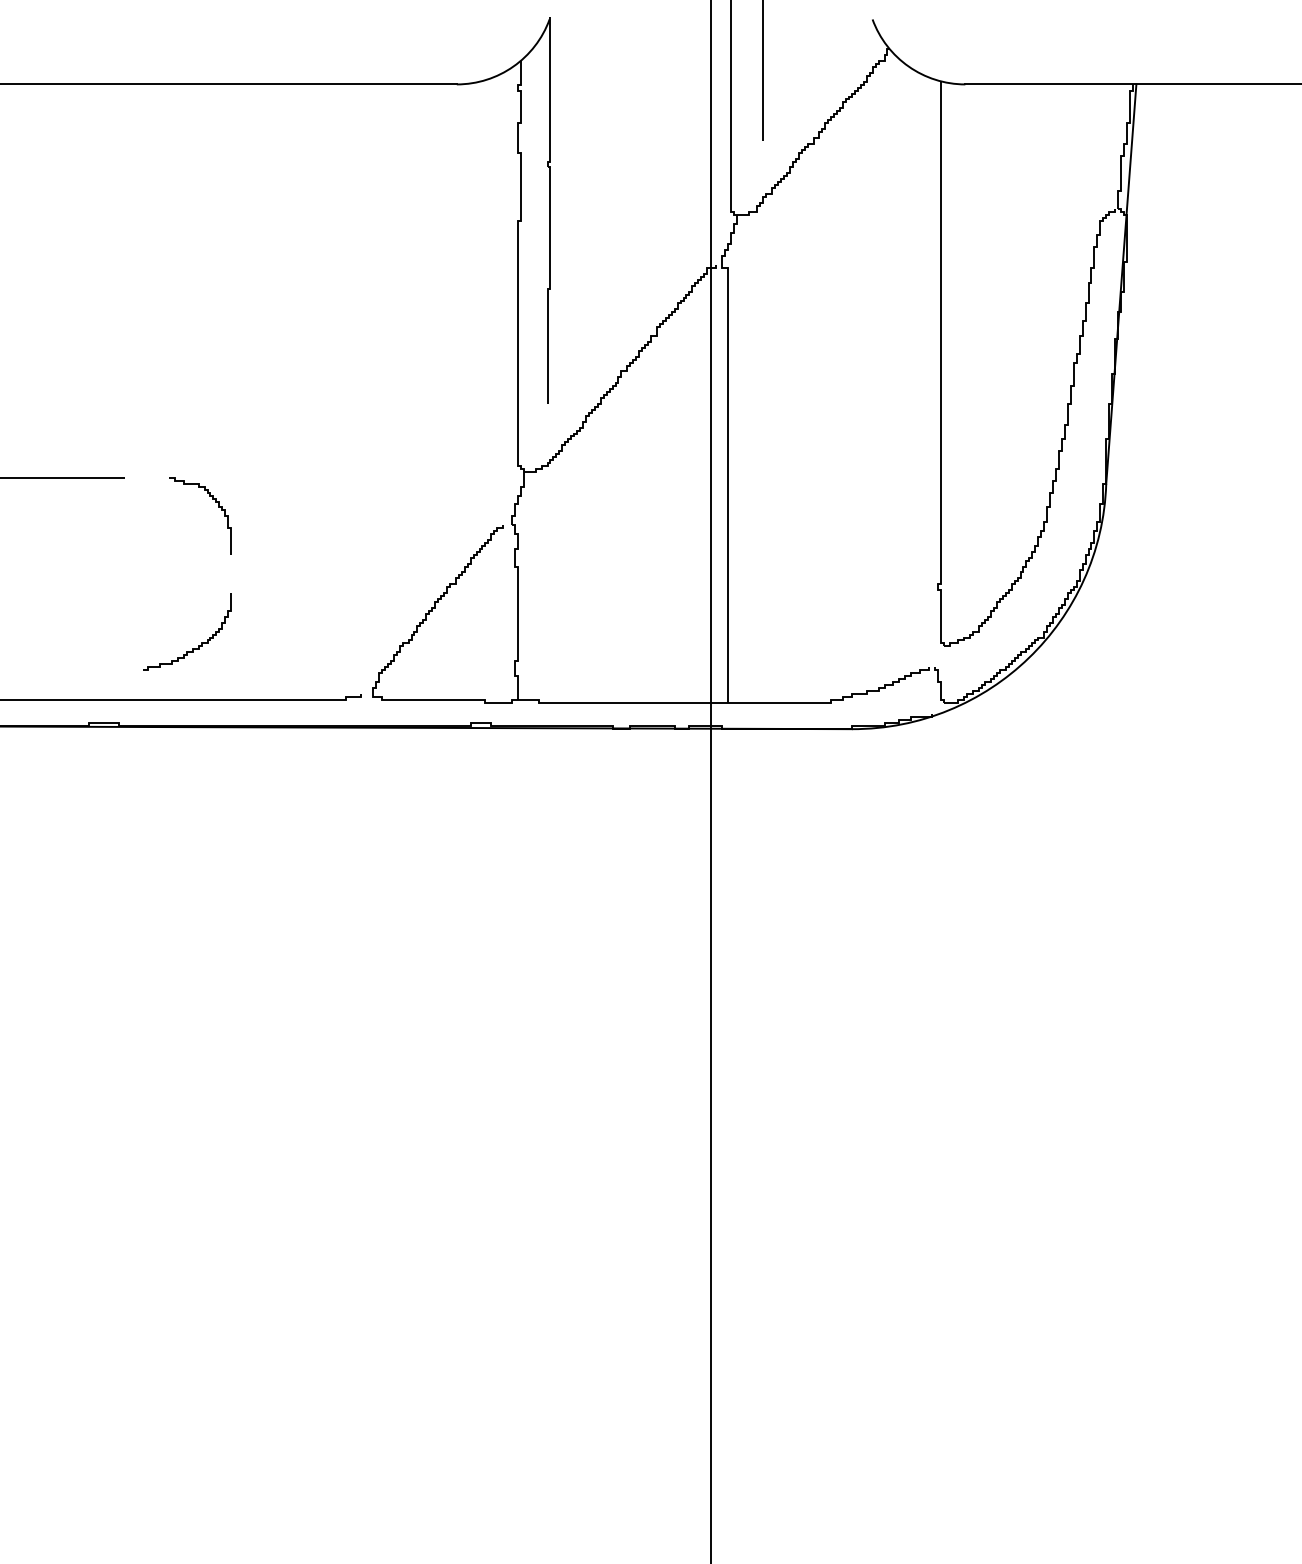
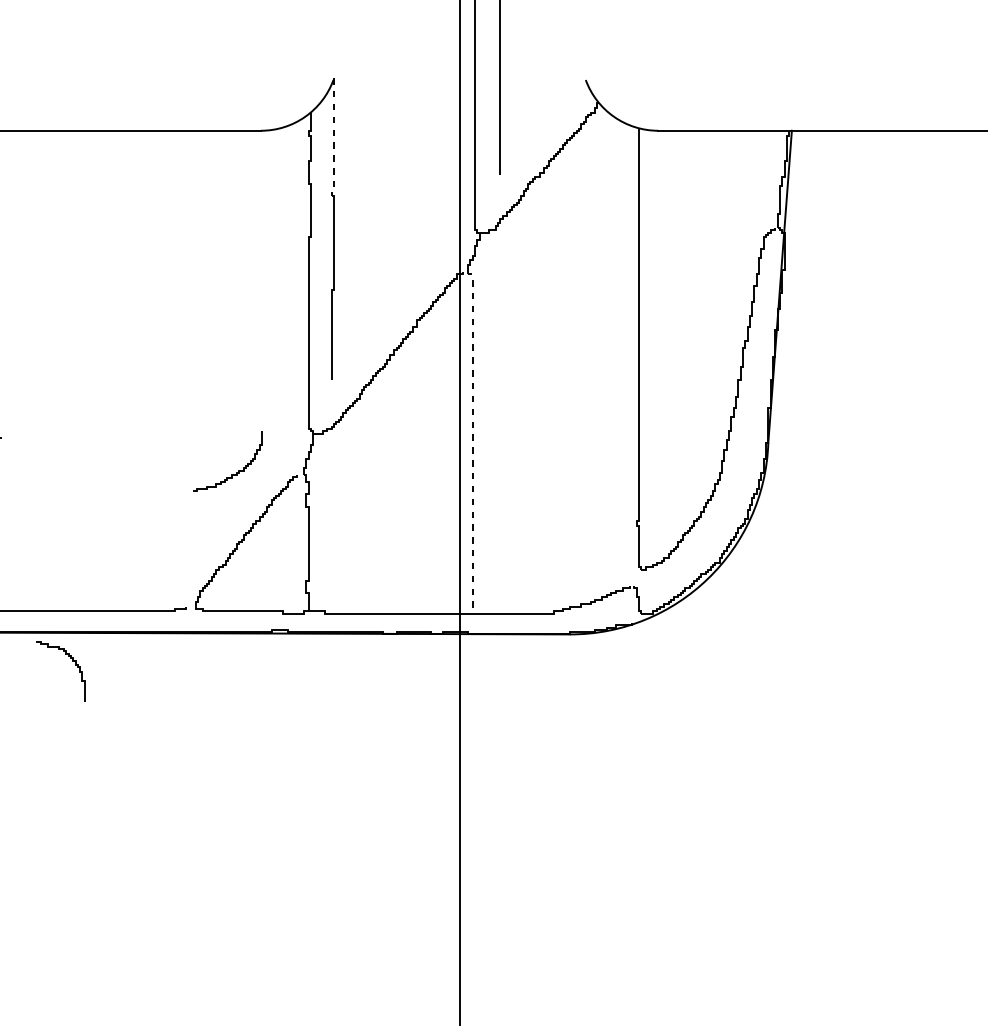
line: (550, 94) -> (334, 138), solid -> dashed
line: (727, 479) -> (472, 439), solid -> dashed
curve: (218, 507) -> (74, 665), moved
curve: (192, 648) -> (231, 474), moved

